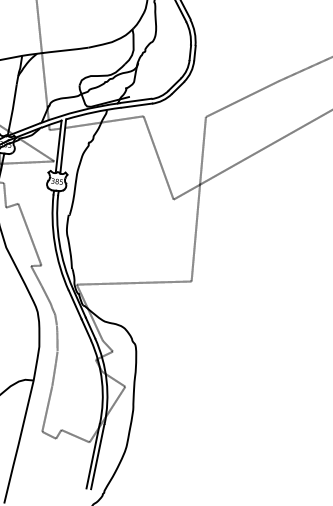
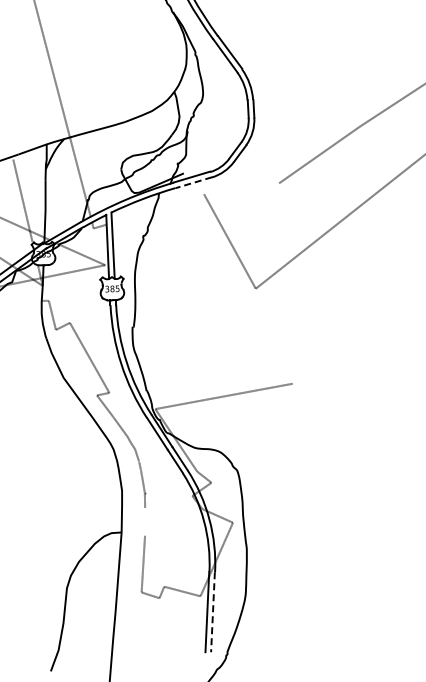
line: (136, 105) -> (193, 182), solid -> dashed
line: (104, 122) -> (158, 208), removed
line: (198, 199) -> (285, 283), removed
line: (54, 374) -> (145, 521), removed
line: (97, 457) -> (212, 612), solid -> dashed

